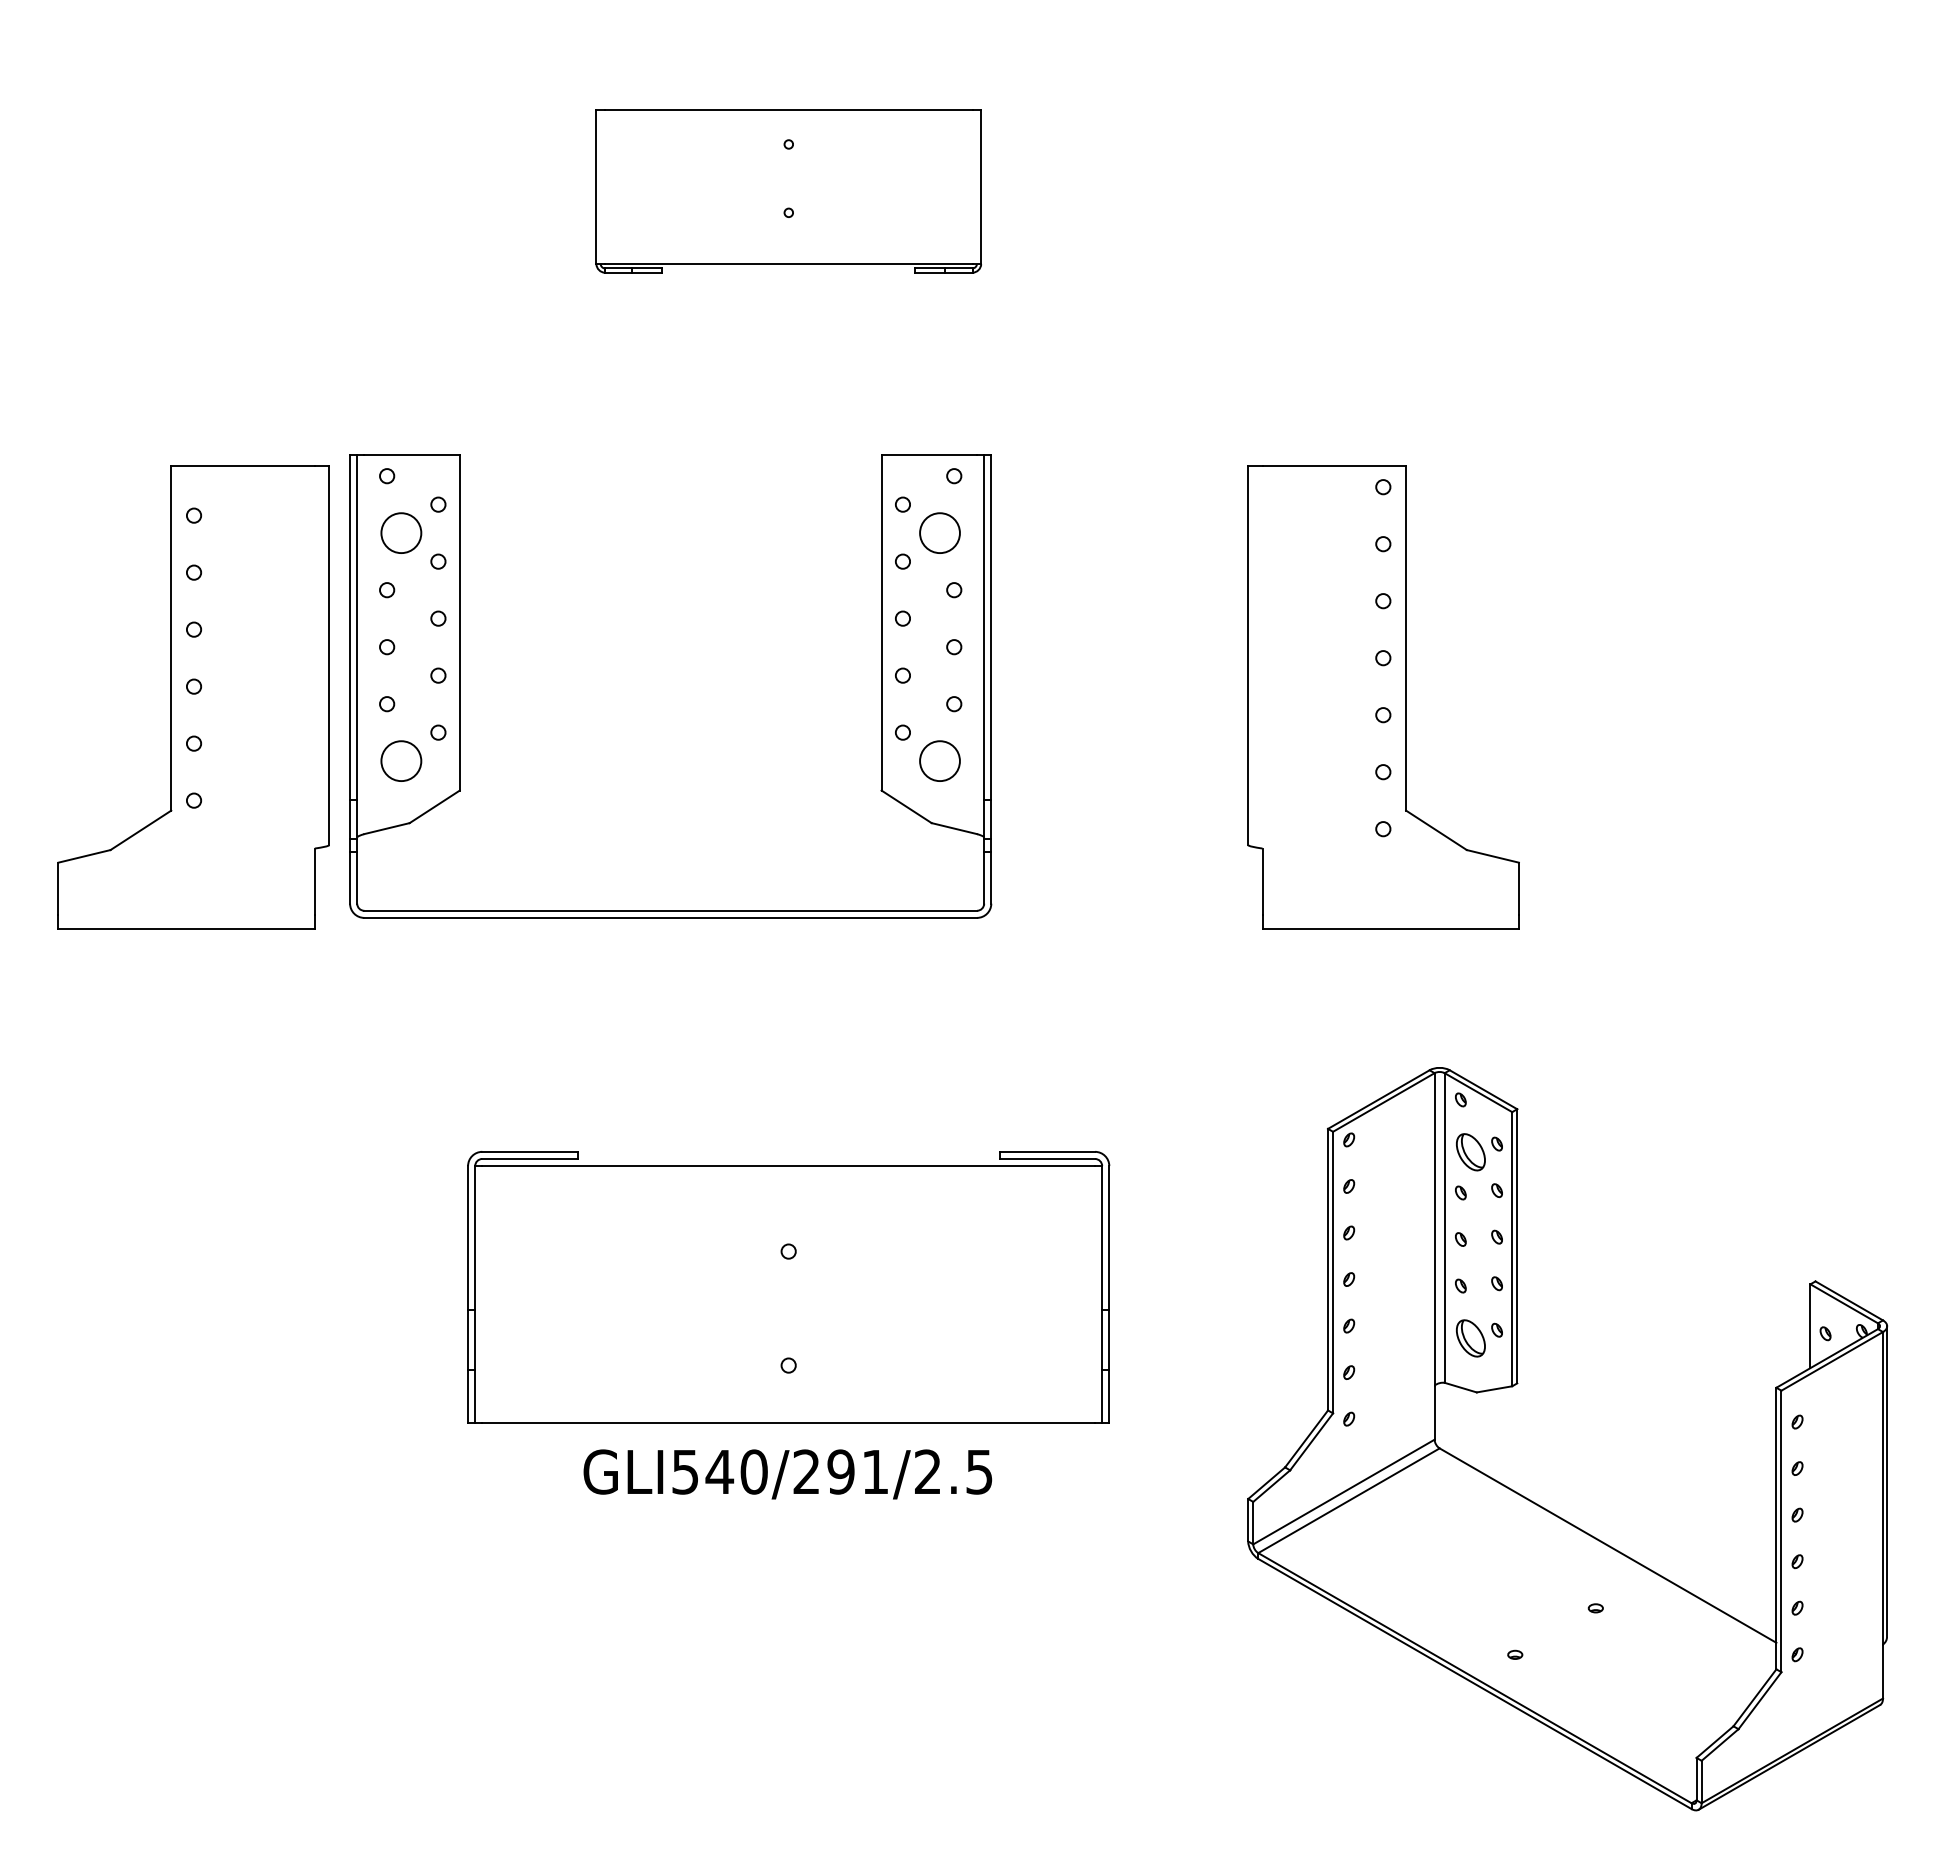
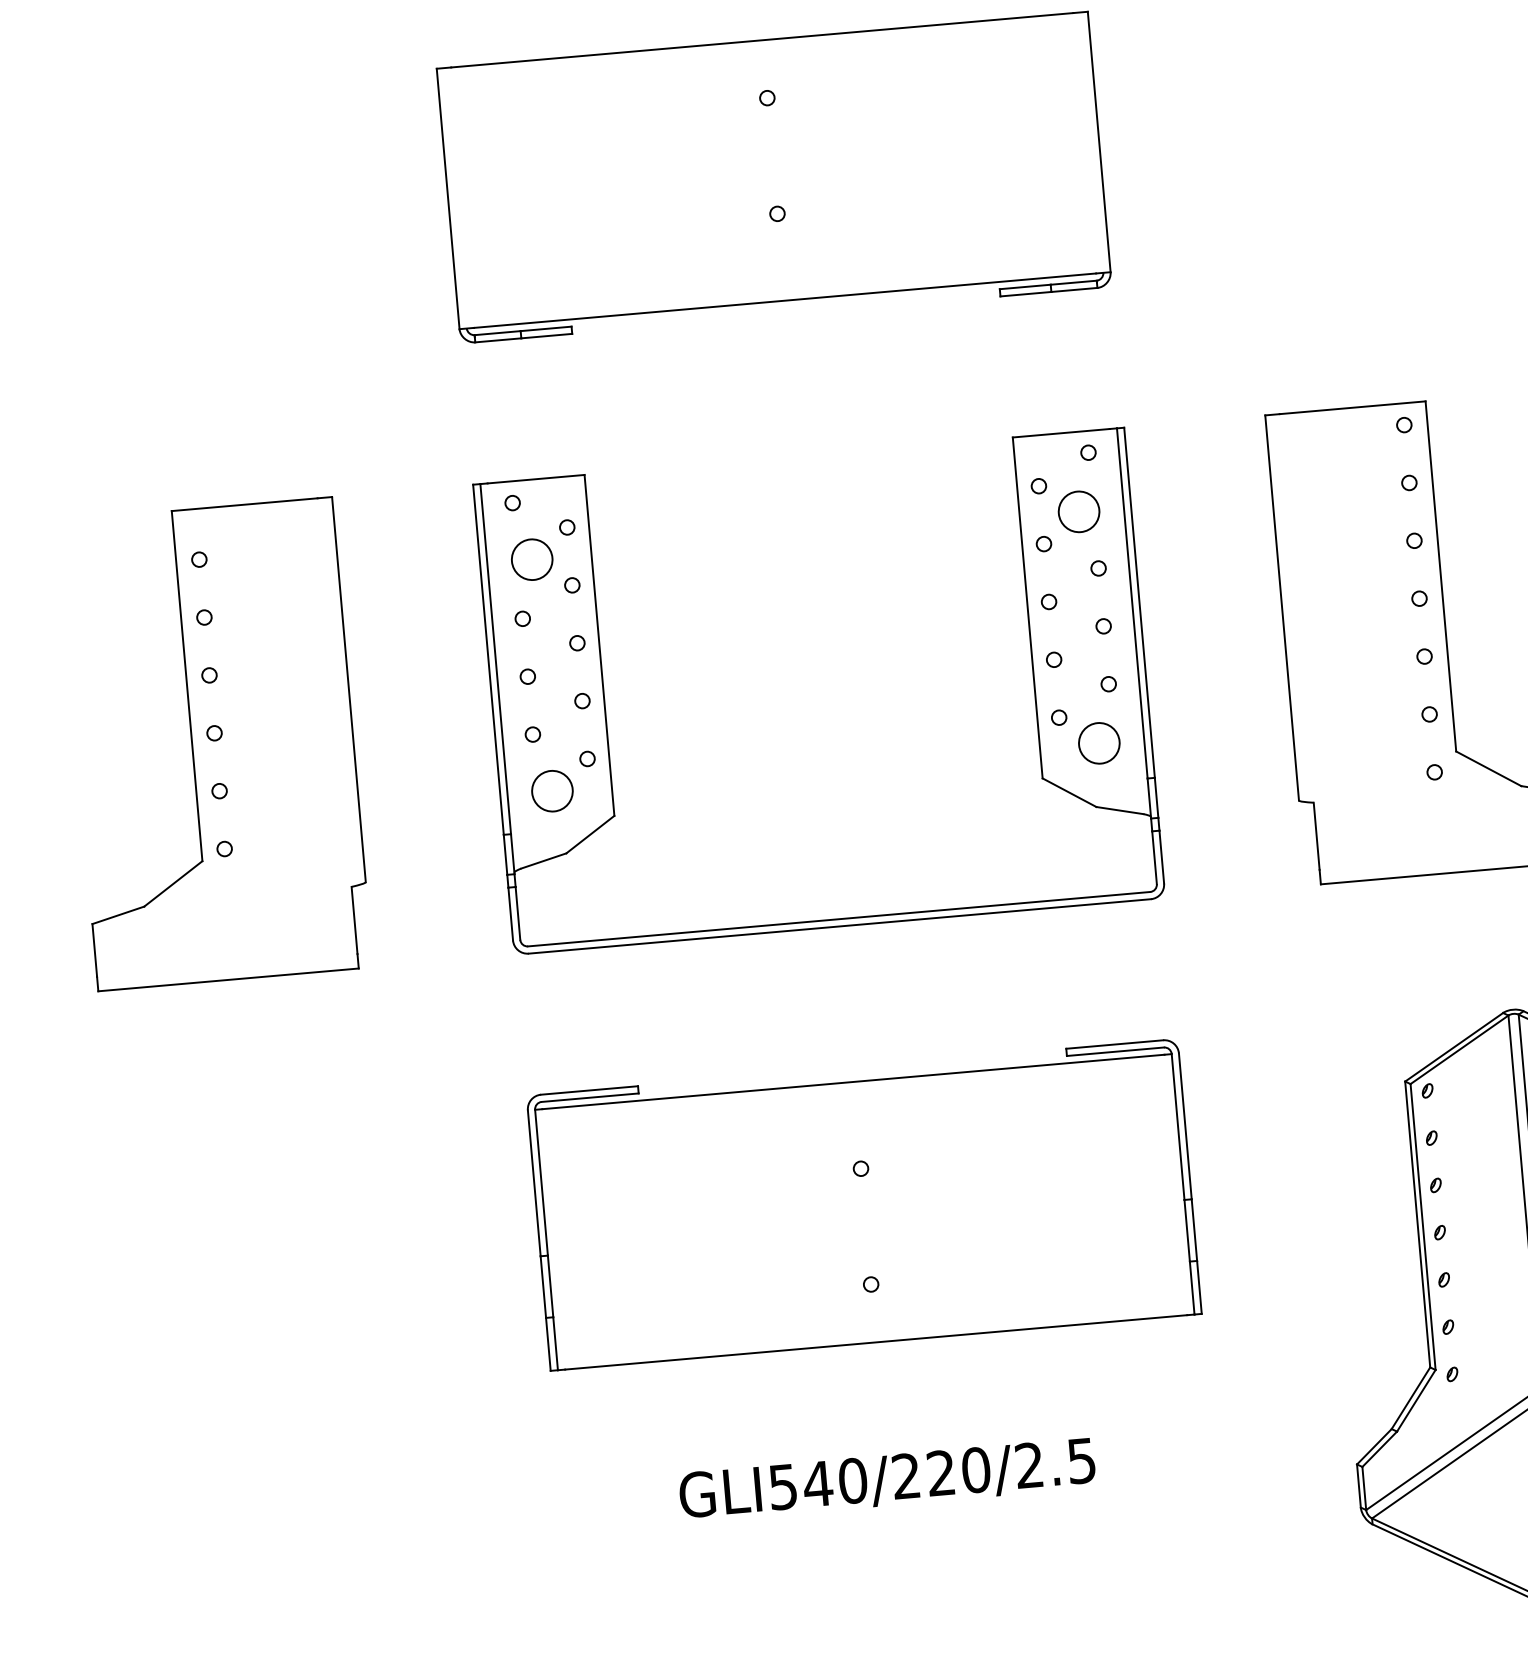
part: (788, 191) -> (774, 177), size x1.67
part: (460, 686) -> (605, 710), moved
part: (788, 1287) -> (864, 1205), moved
text: (858, 1471) -> (958, 1471), GLI540/291/2.5 -> GLI540/220/2.5

